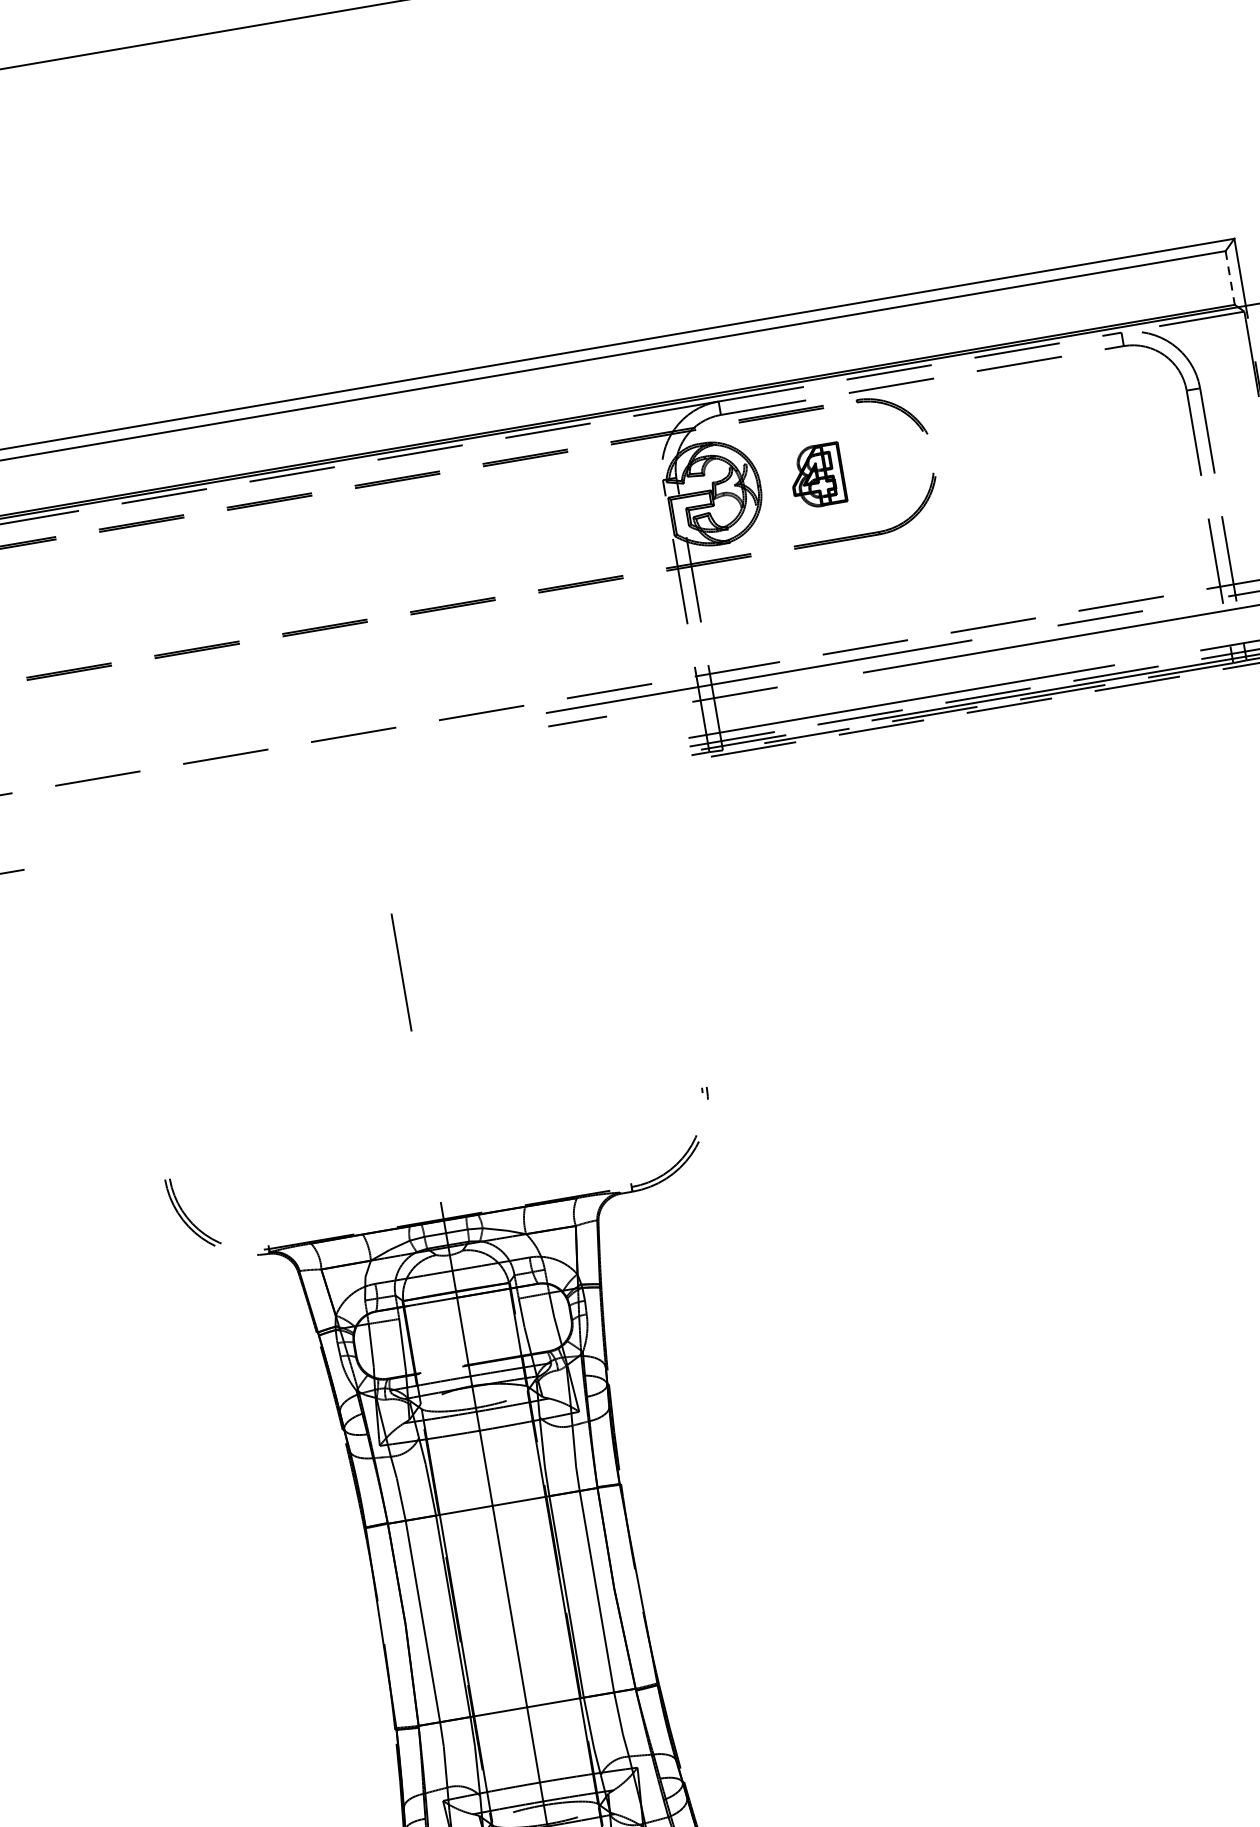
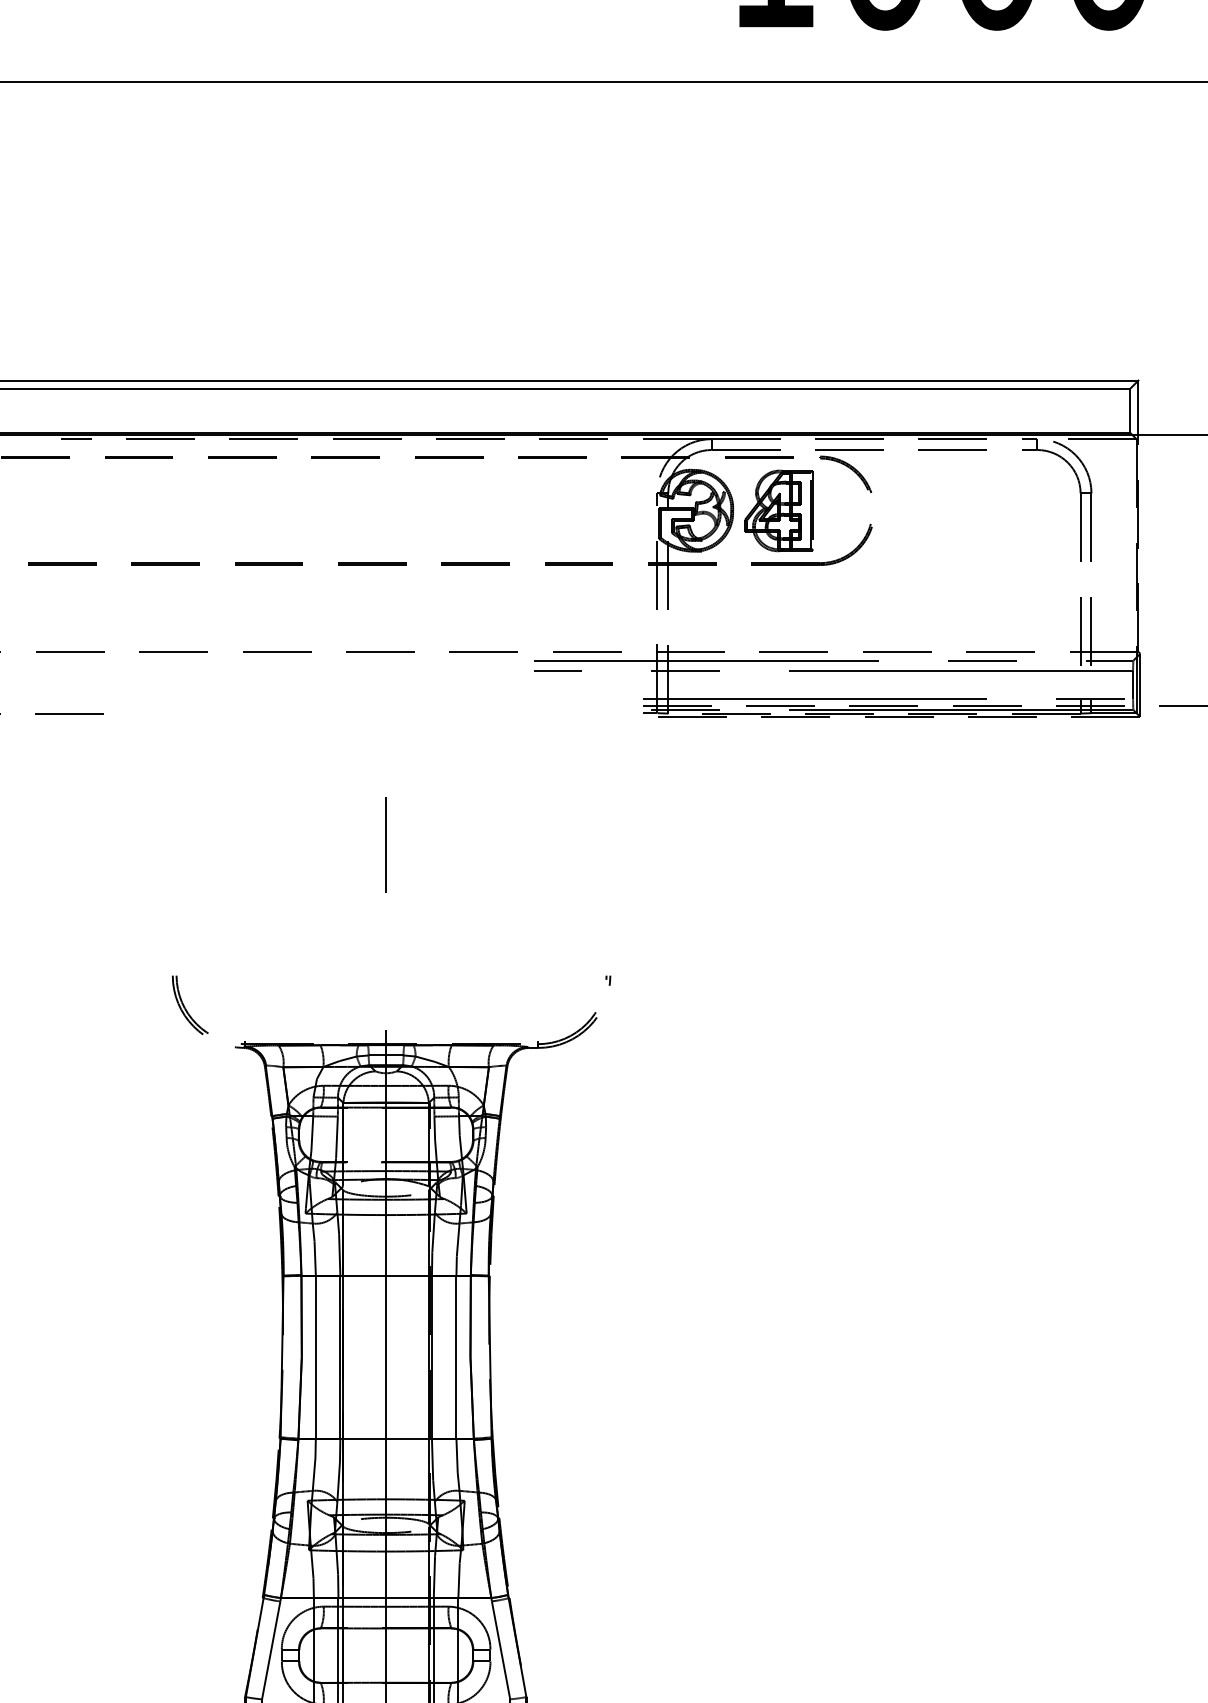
line: (1229, 277) -> (1129, 410), dashed -> solid
part: (816, 475) -> (778, 510), size x1.67

